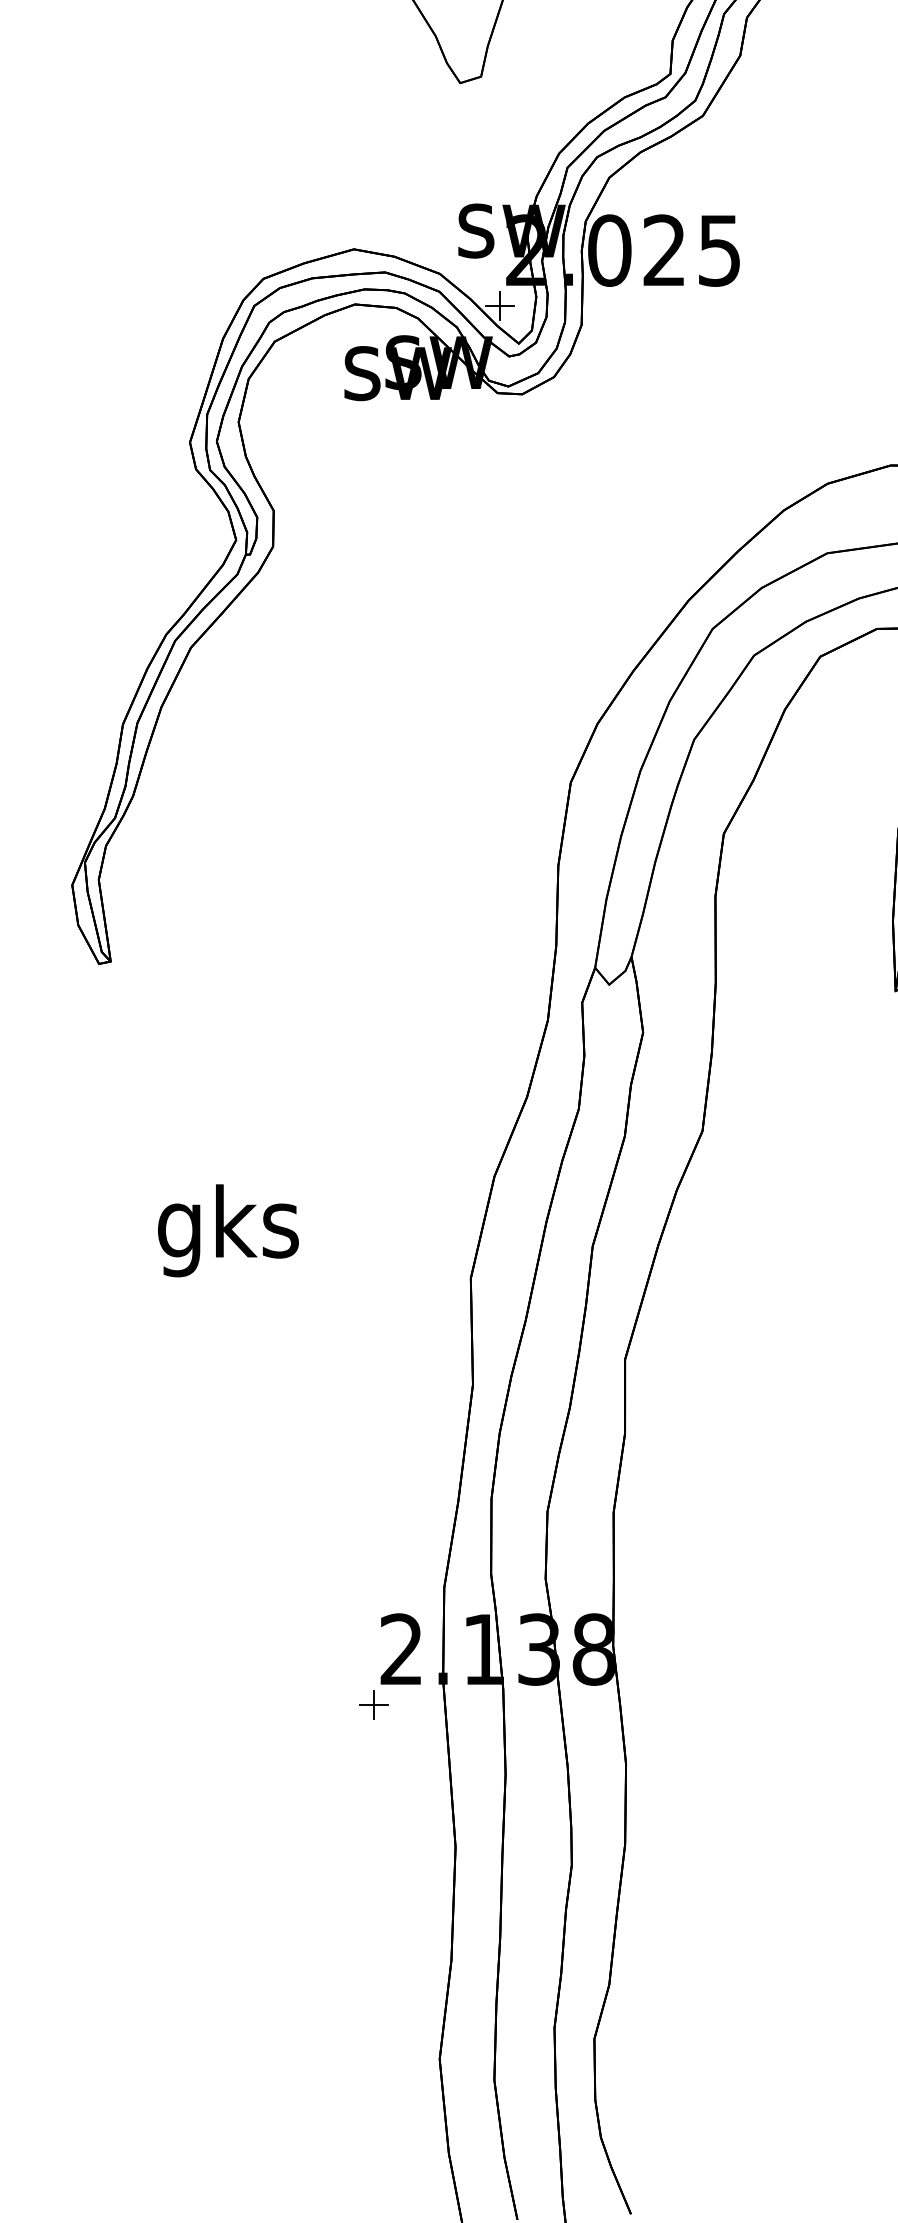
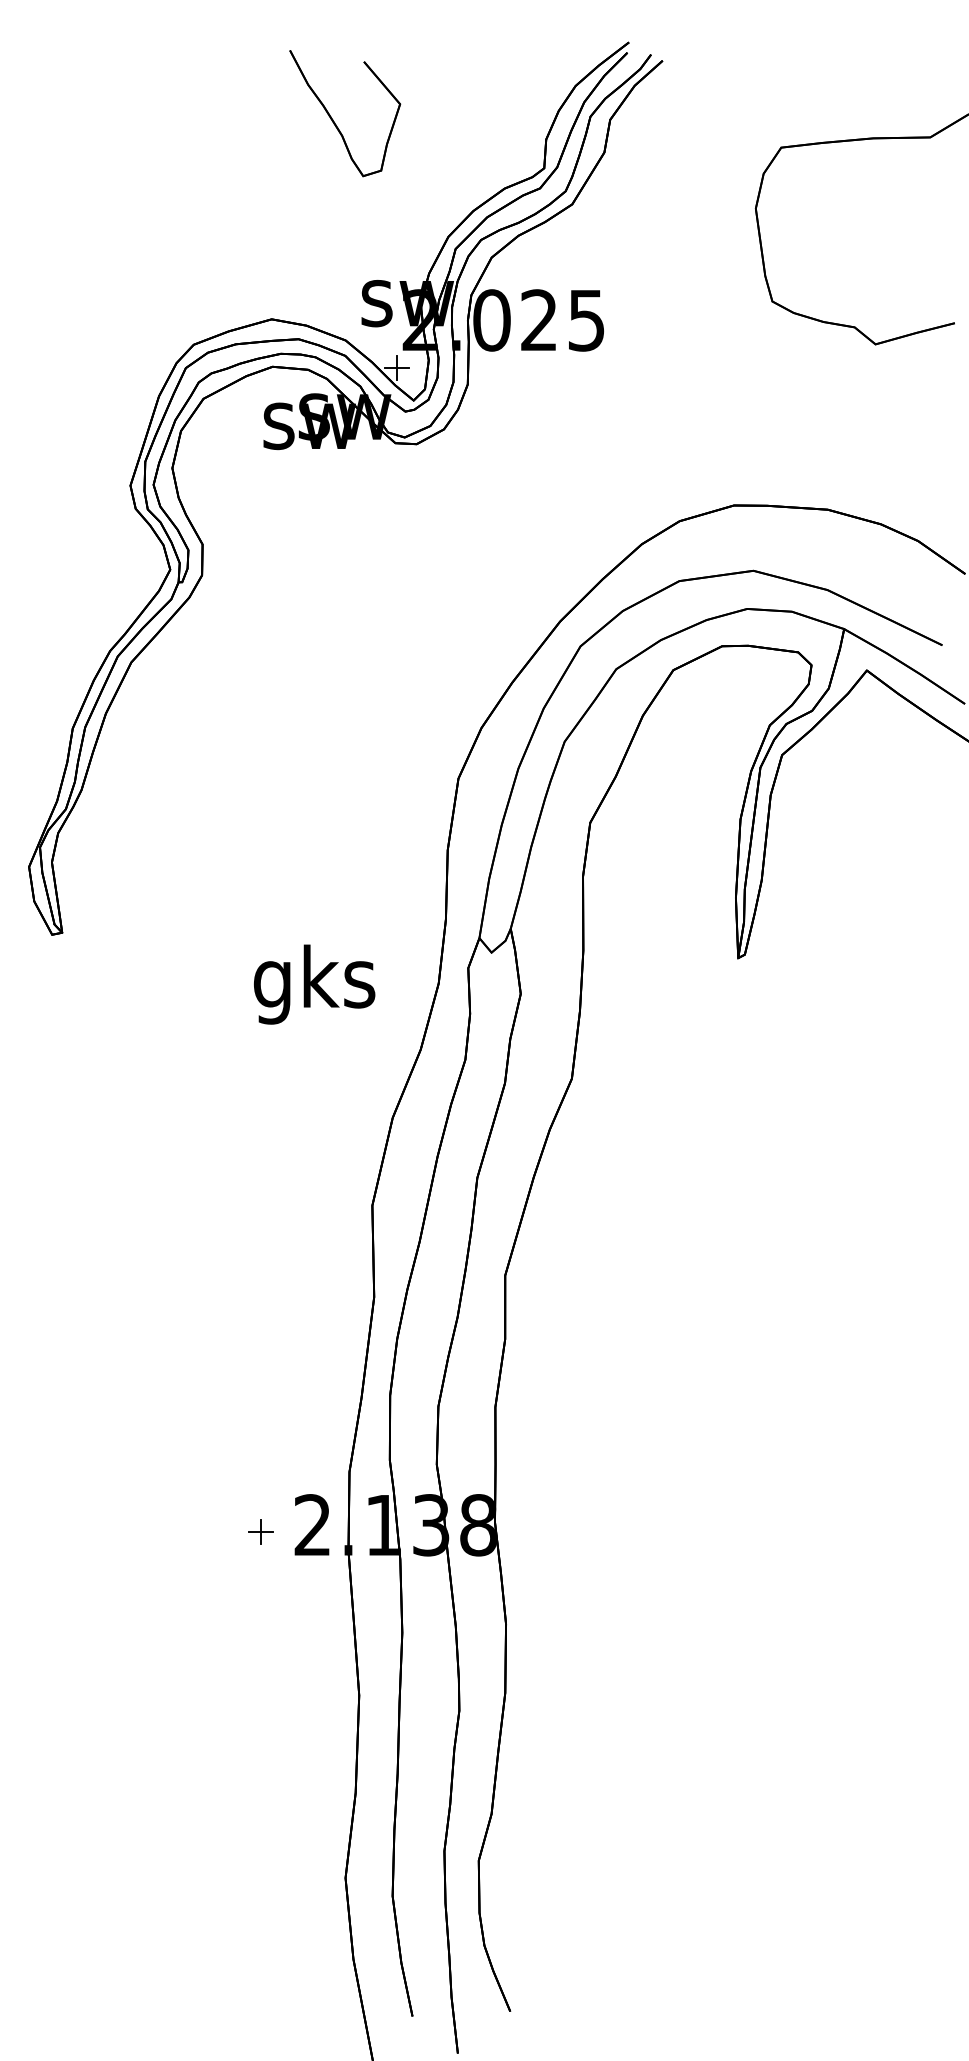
text: (228, 1230) -> (314, 984), moved
part: (373, 1704) -> (260, 1531), moved

